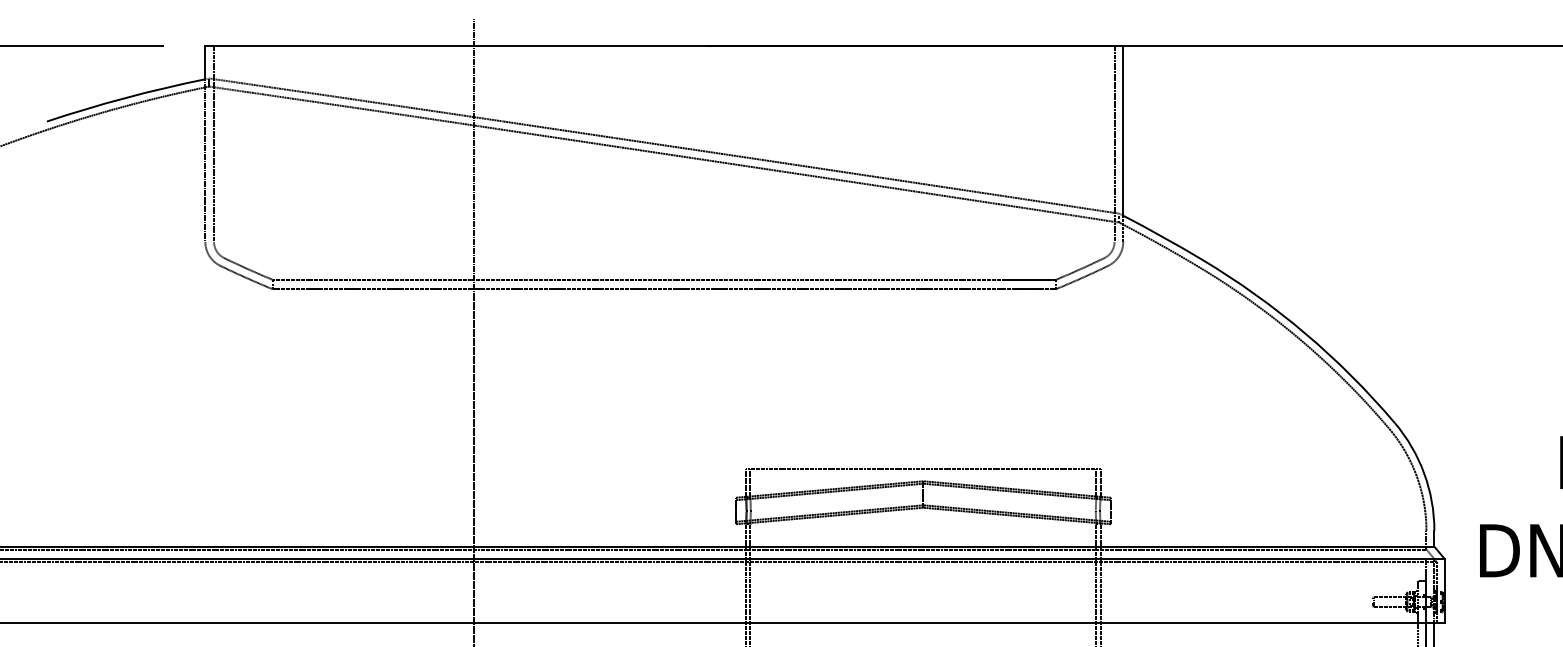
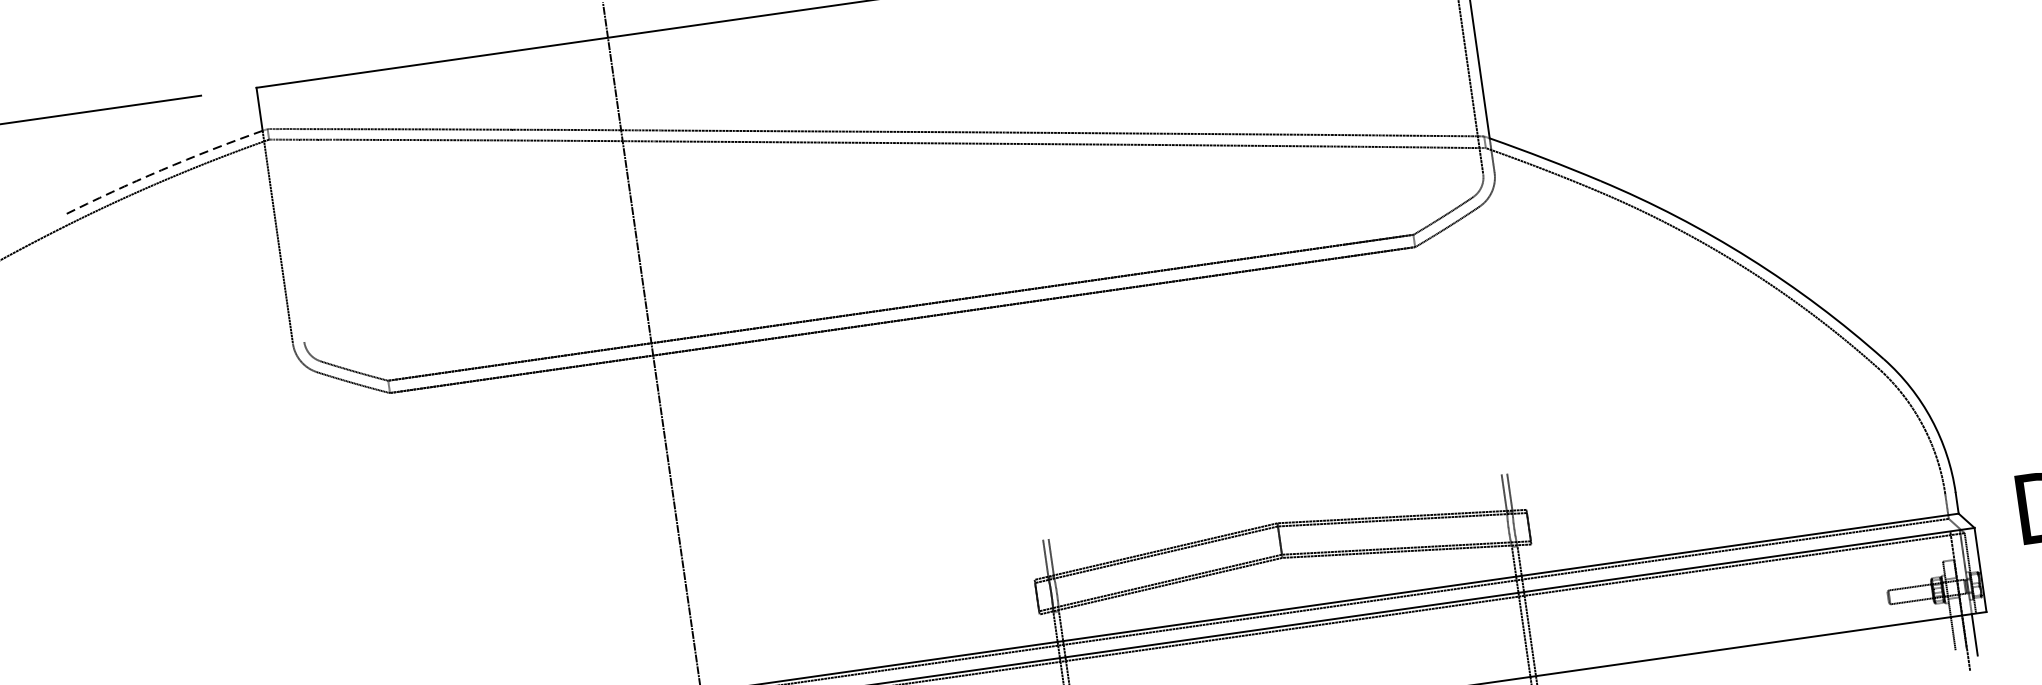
arc: (125, 98) -> (161, 170), solid -> dashed
line: (214, 143) -> (286, 213), removed
line: (923, 468) -> (1275, 506), removed

